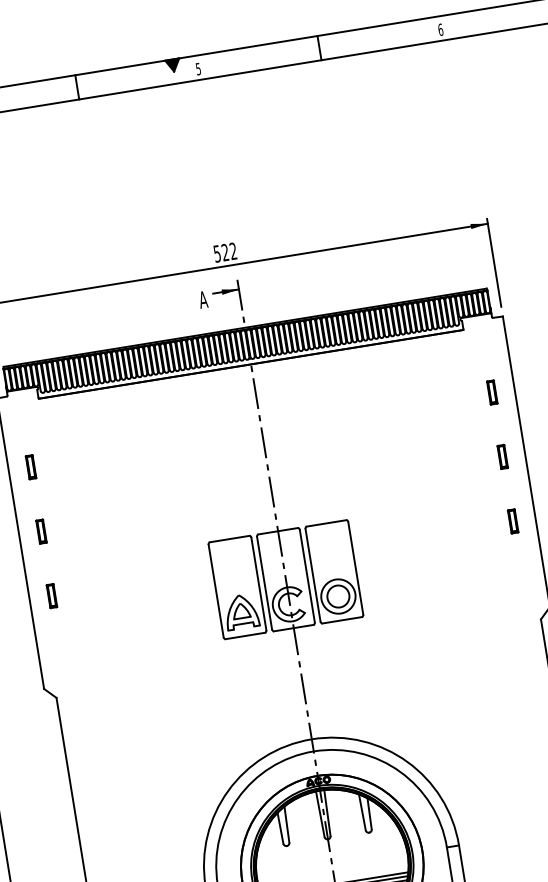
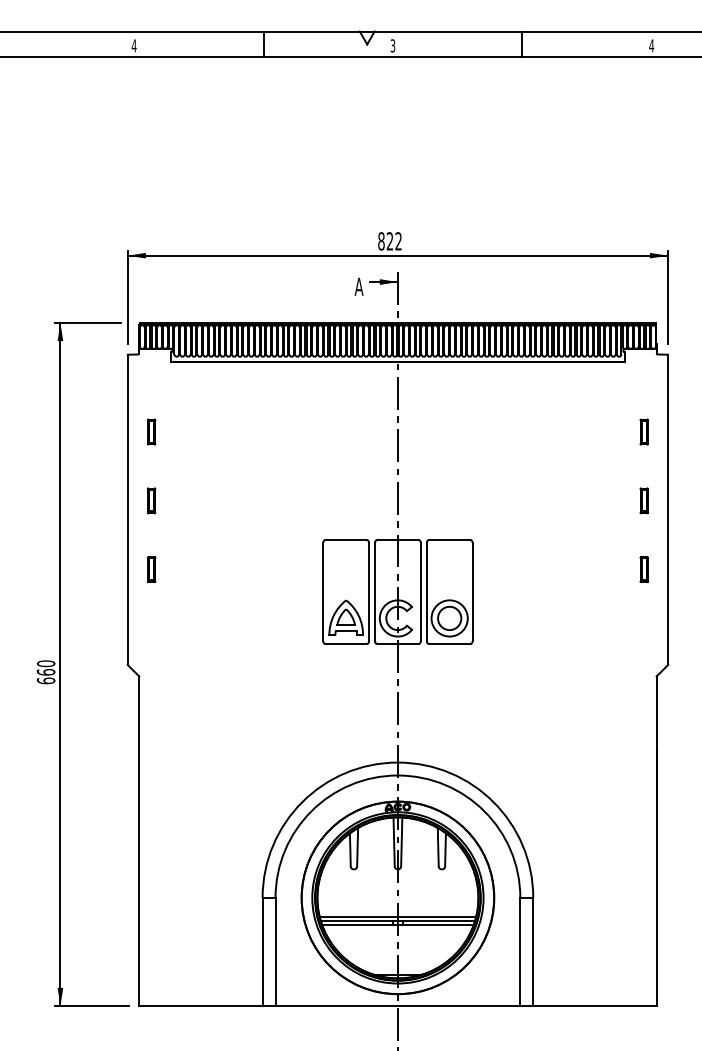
text: (440, 29) -> (651, 45), 6 -> 4
fill: (172, 65) -> (366, 37), removed
text: (197, 68) -> (392, 45), 5 -> 3
text: (217, 253) -> (381, 241), 522 -> 822

